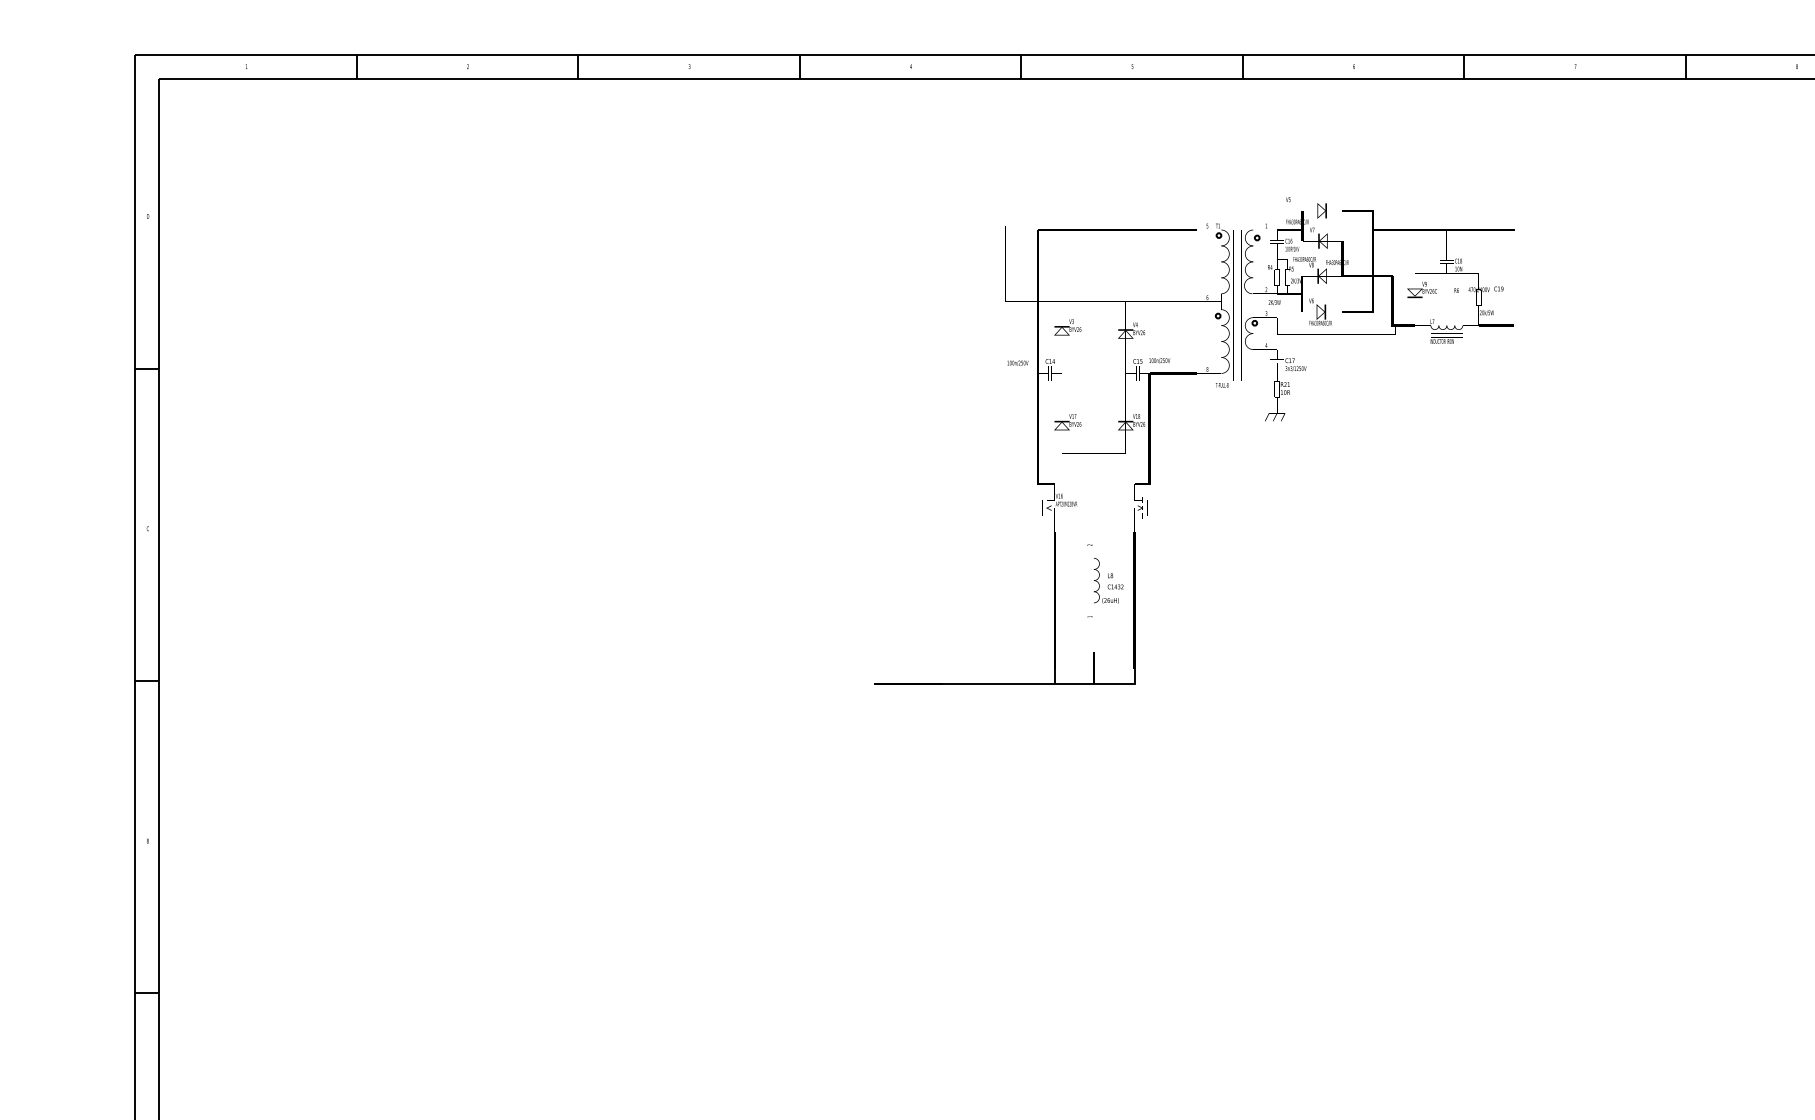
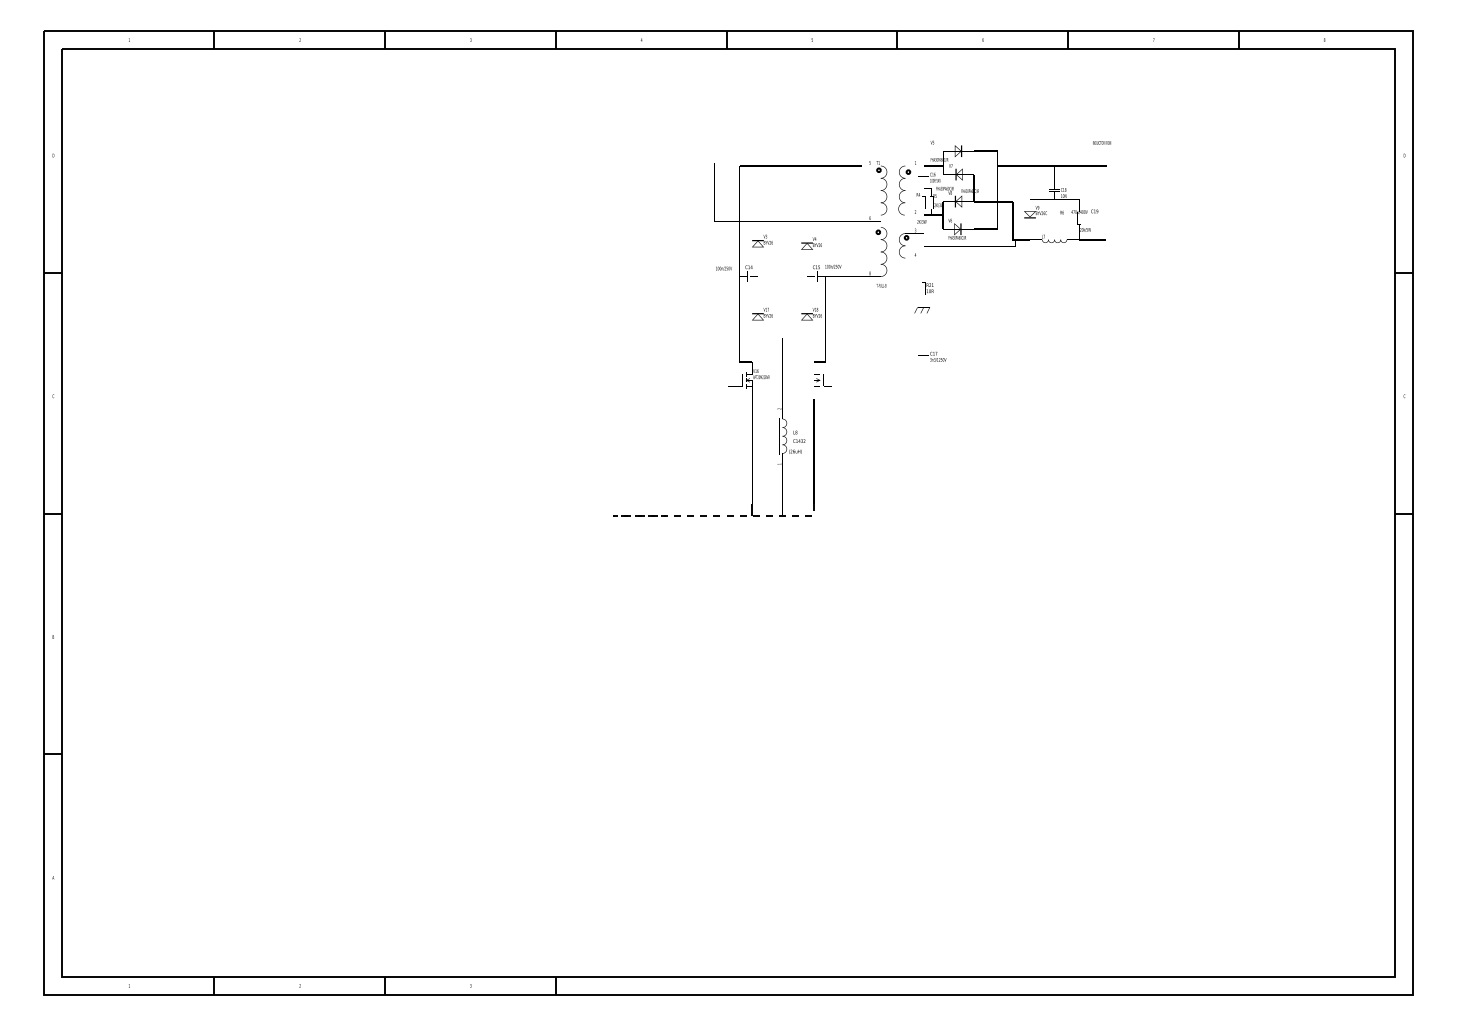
text: (1441, 340) -> (1101, 142), moved
text: (1288, 364) -> (932, 356), moved
line: (978, 684) -> (693, 516), solid -> dashed

